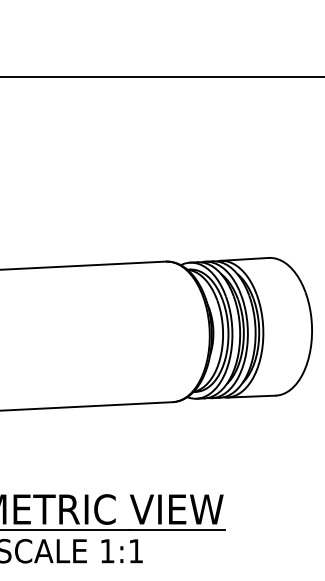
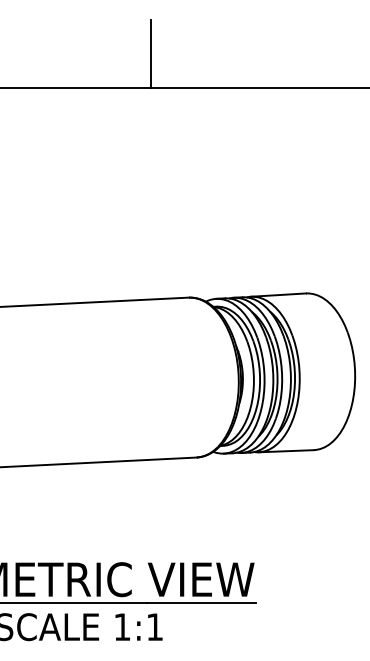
line: (133, 47) -> (151, 53), added

